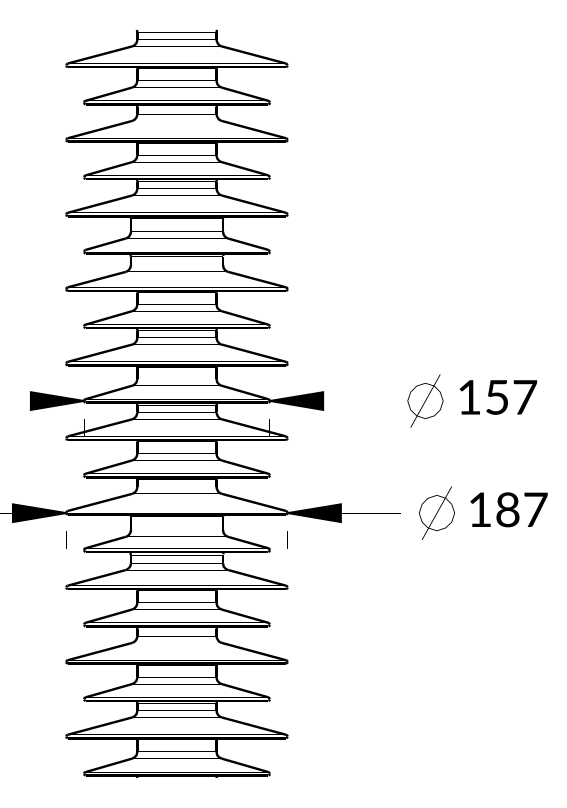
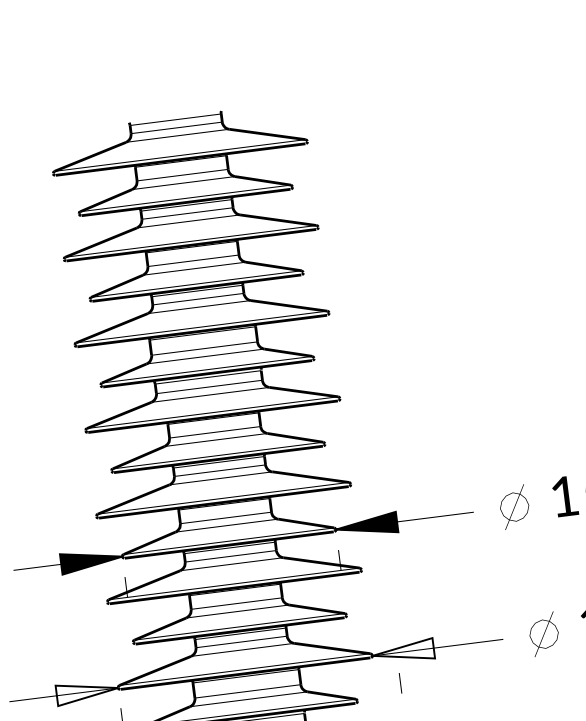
part: (425, 400) -> (514, 506), size x0.7
part: (436, 512) -> (543, 633), size x0.7
fill: (39, 513) -> (87, 692), removed
fill: (313, 513) -> (402, 652), removed
line: (287, 539) -> (400, 683), moved

